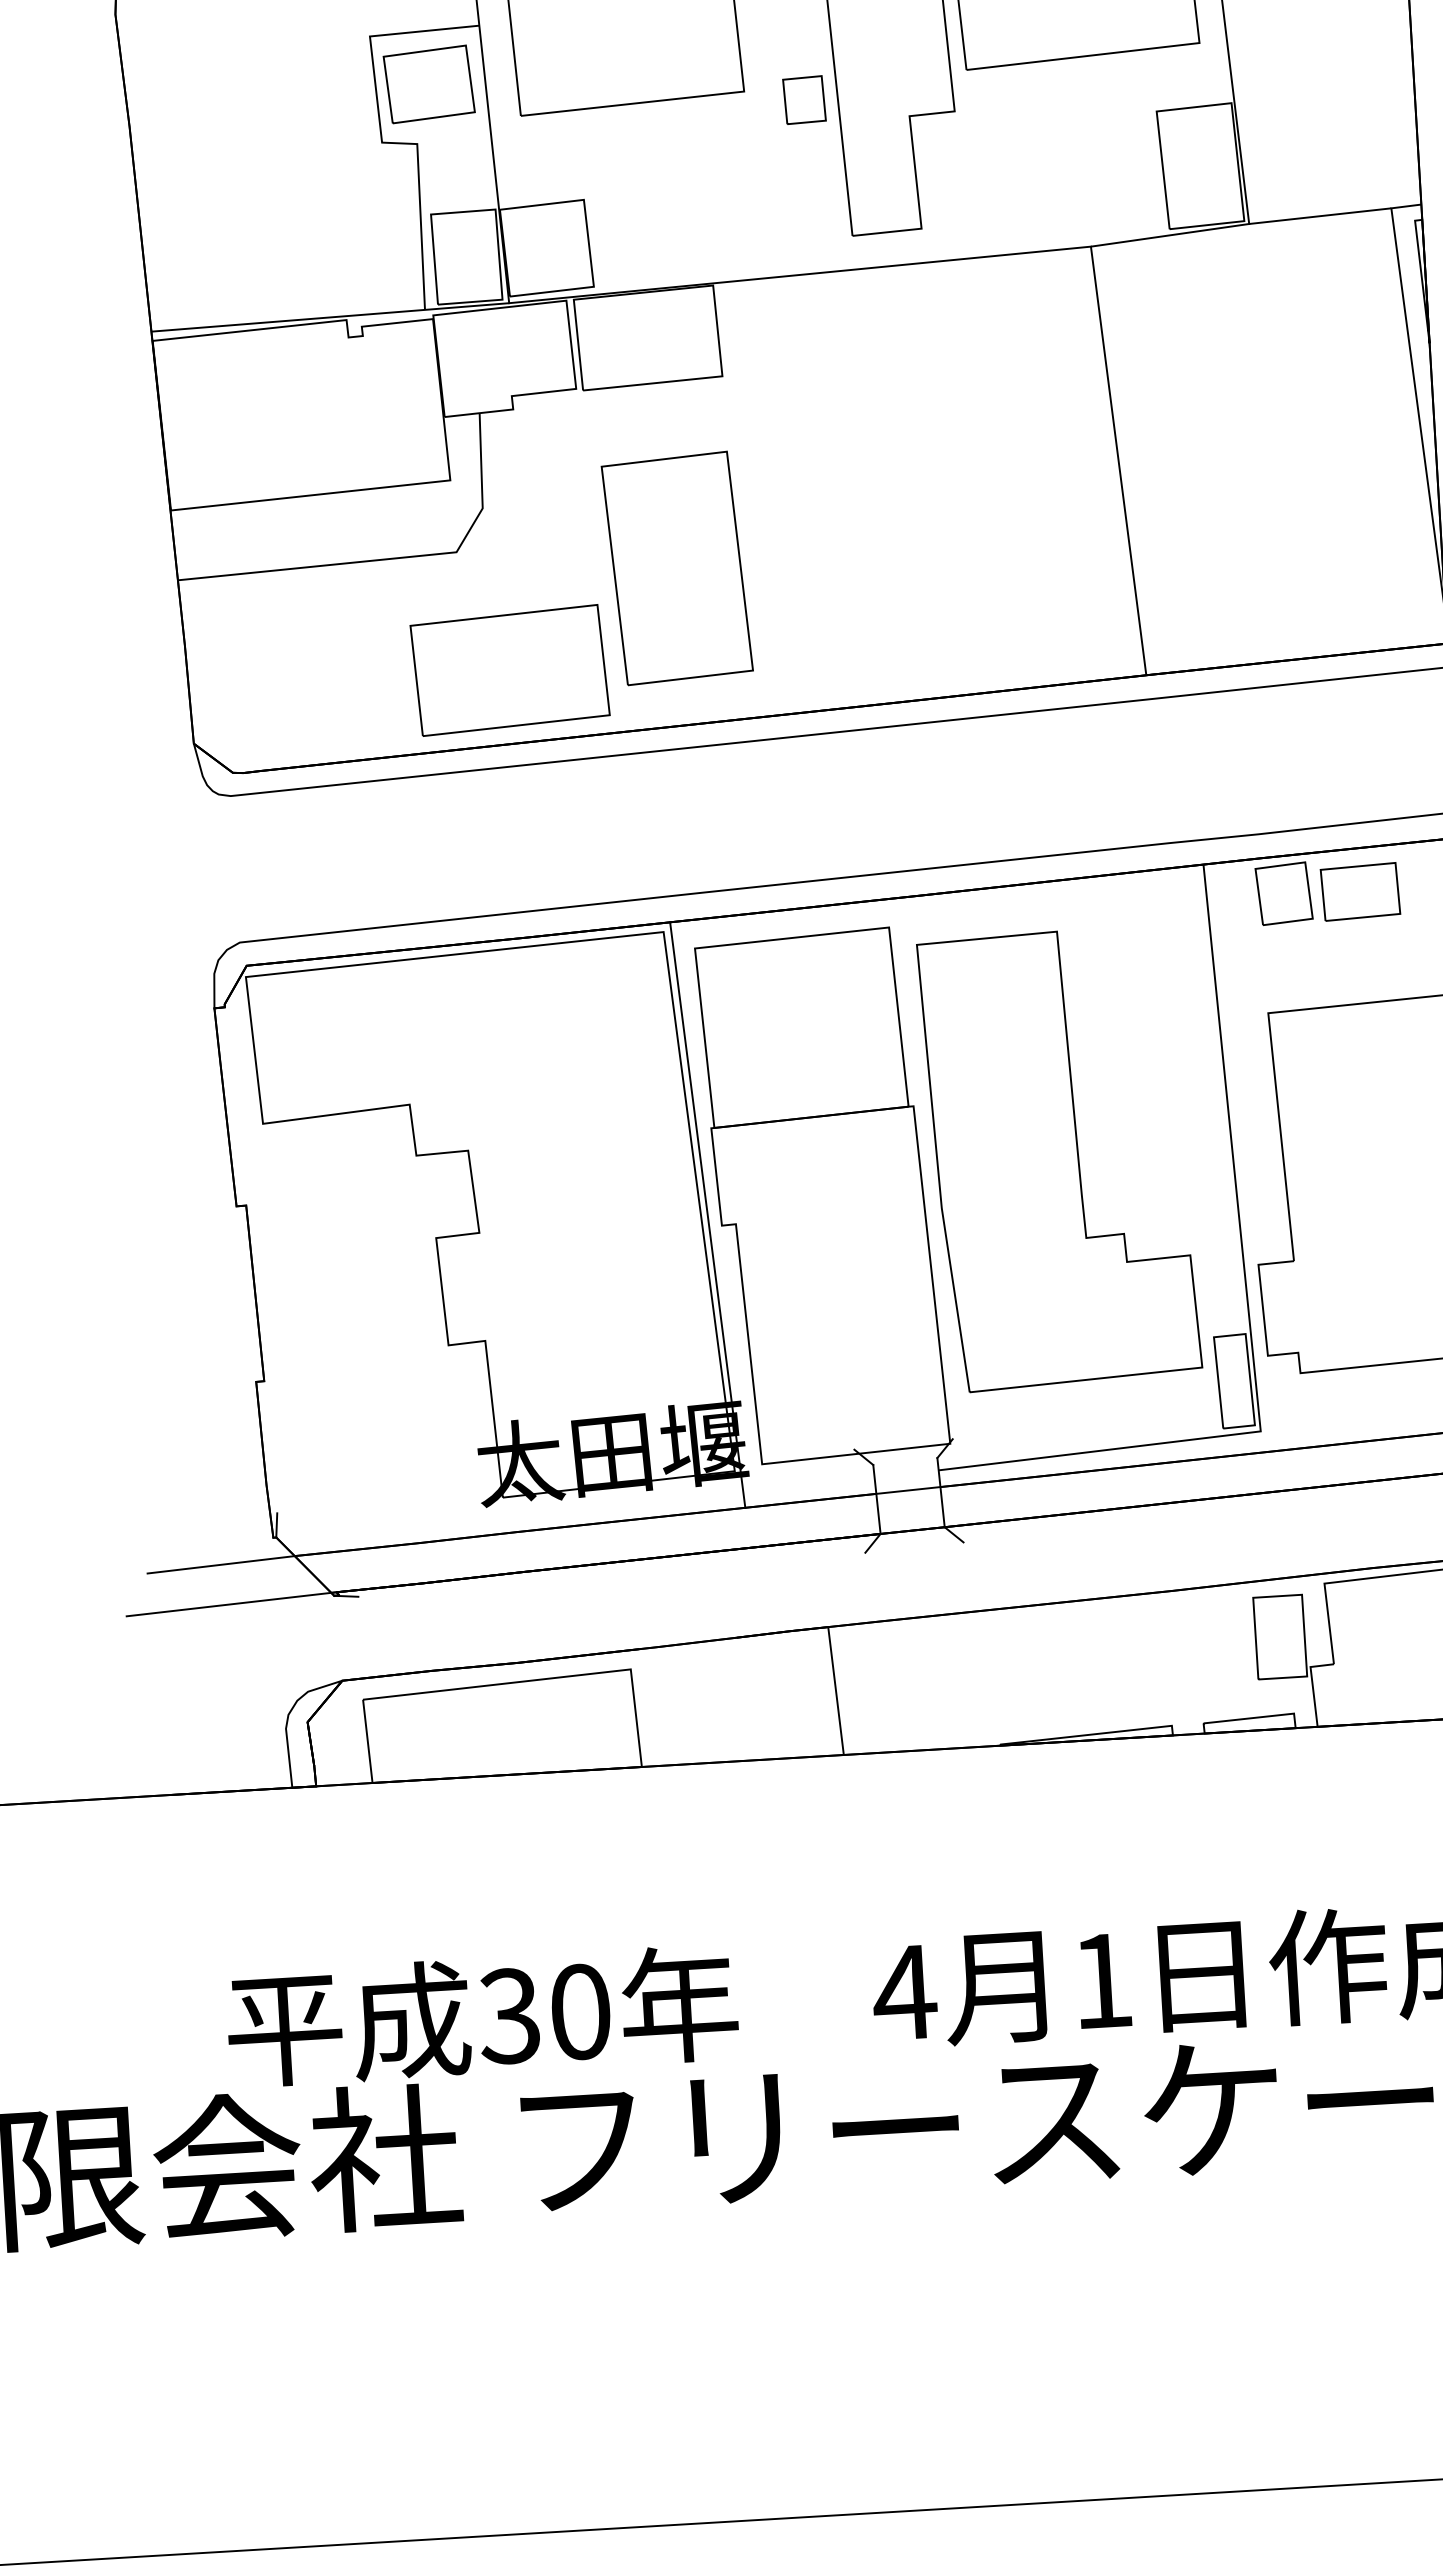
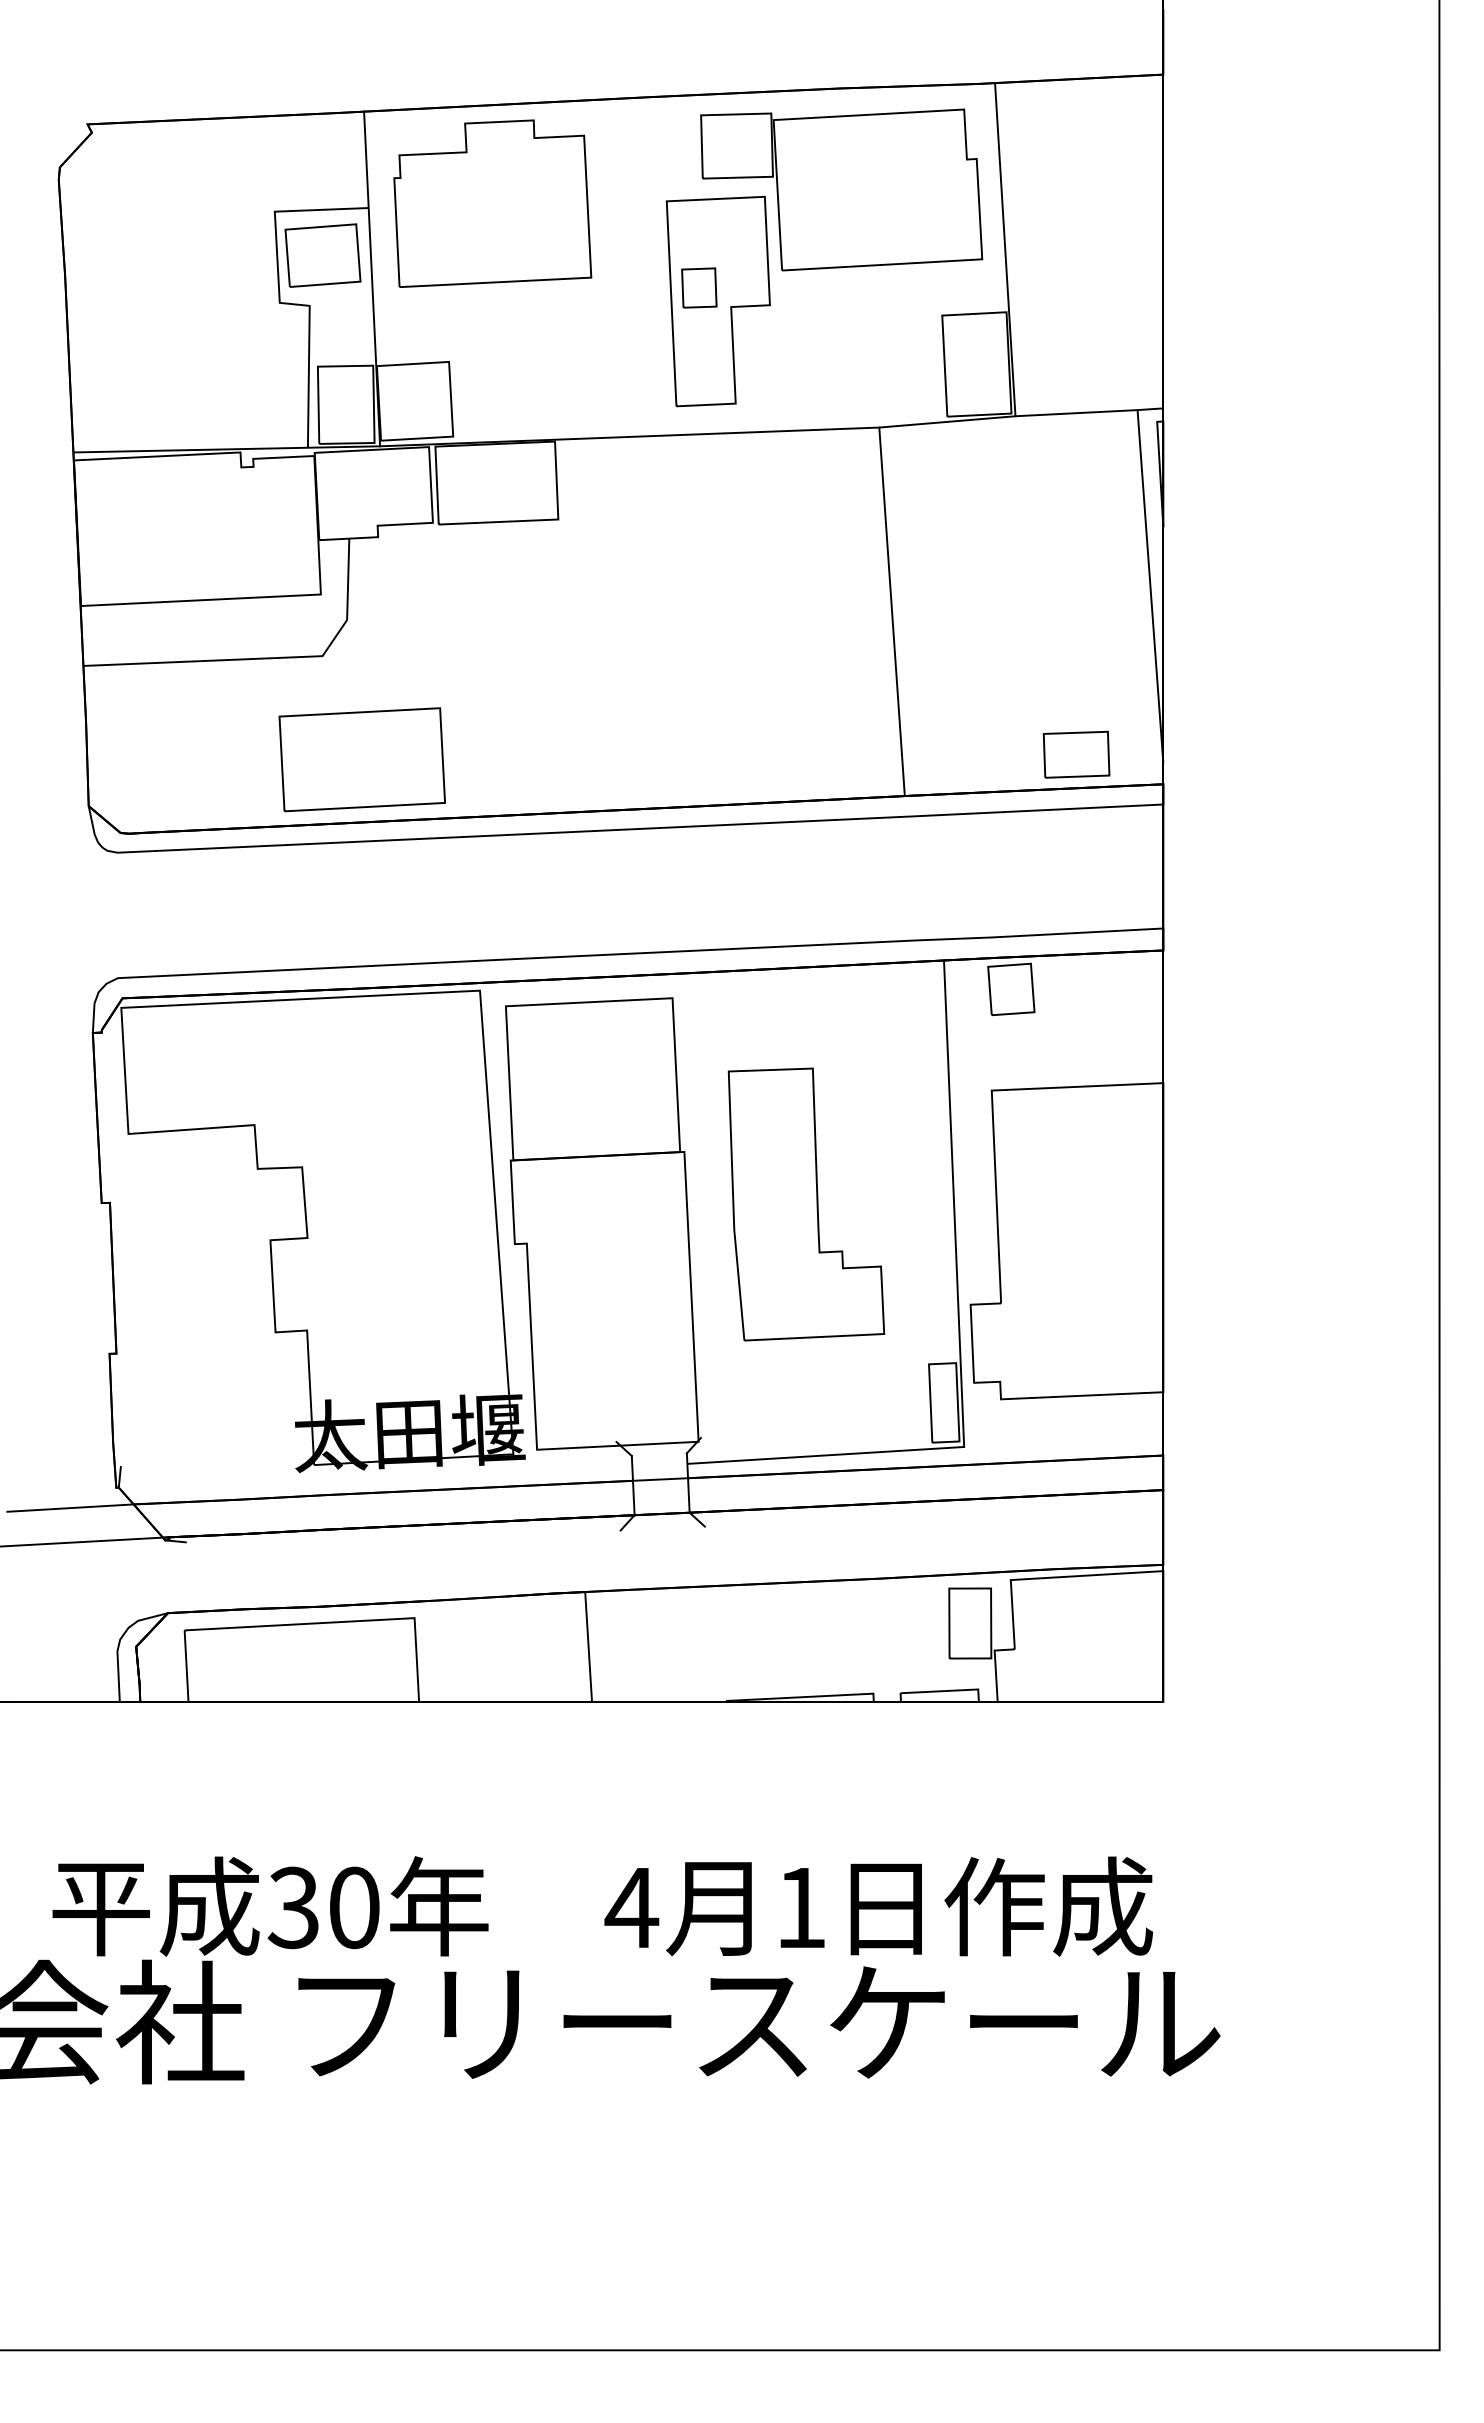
part: (804, 99) -> (699, 287), moved
part: (676, 568) -> (509, 681), removed
part: (1360, 891) -> (1076, 754), moved
part: (1059, 1159) -> (806, 1204), size x0.7
line: (708, 1215) -> (503, 1234), removed

